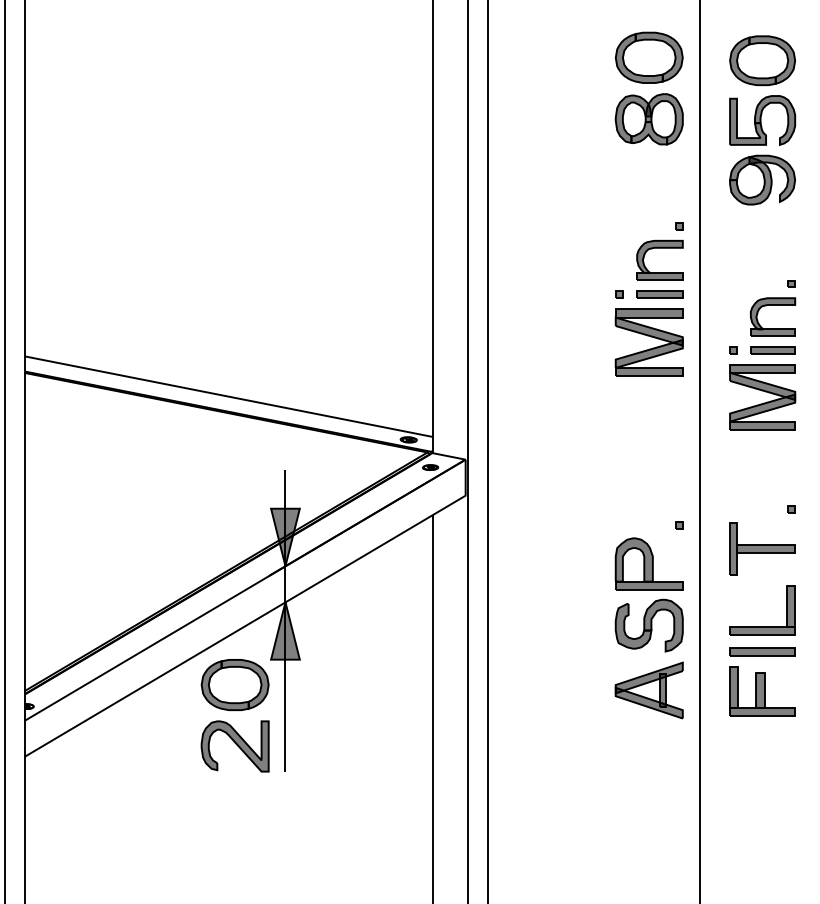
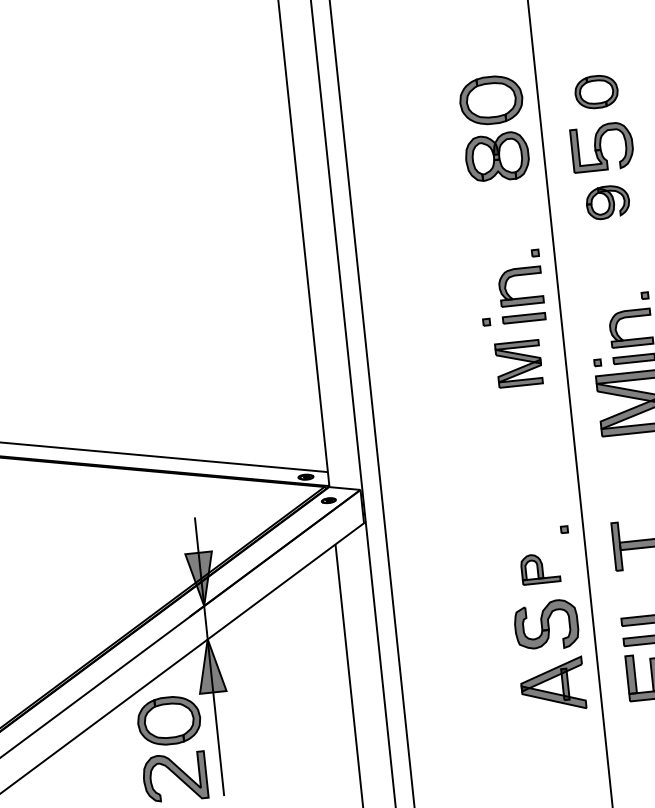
part: (762, 60) -> (596, 91), size x0.7
part: (762, 179) -> (607, 201), size x0.7
part: (648, 342) -> (518, 363), size x0.7
part: (648, 563) -> (539, 568), size x0.6

